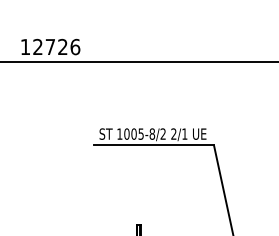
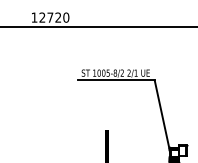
text: (75, 46) -> (66, 17), 12726 -> 12720

